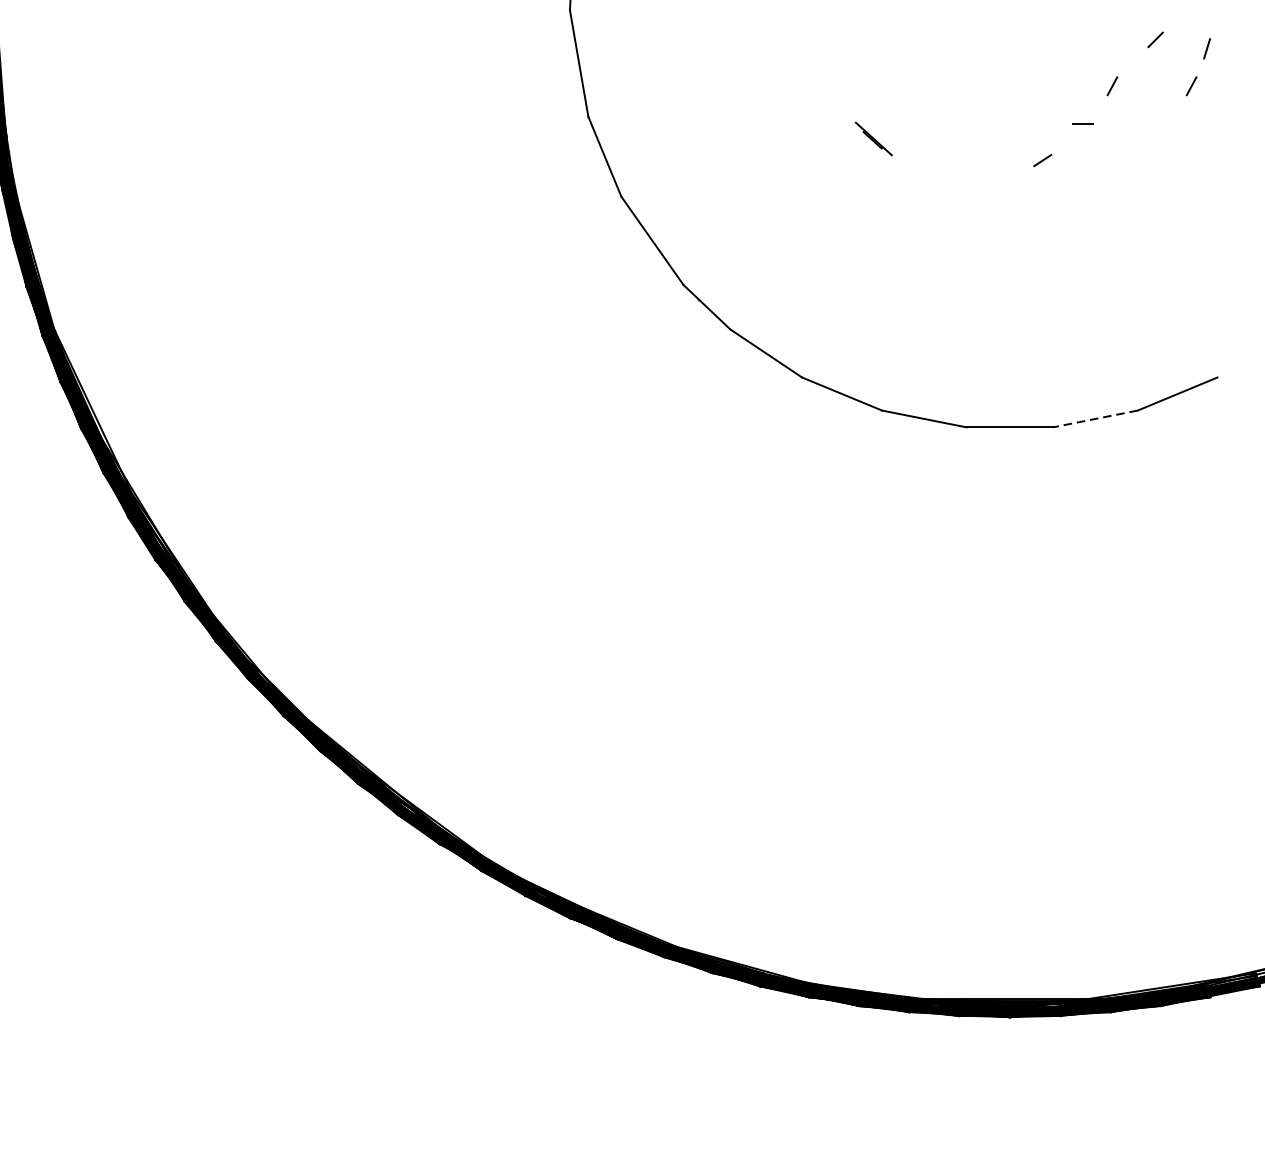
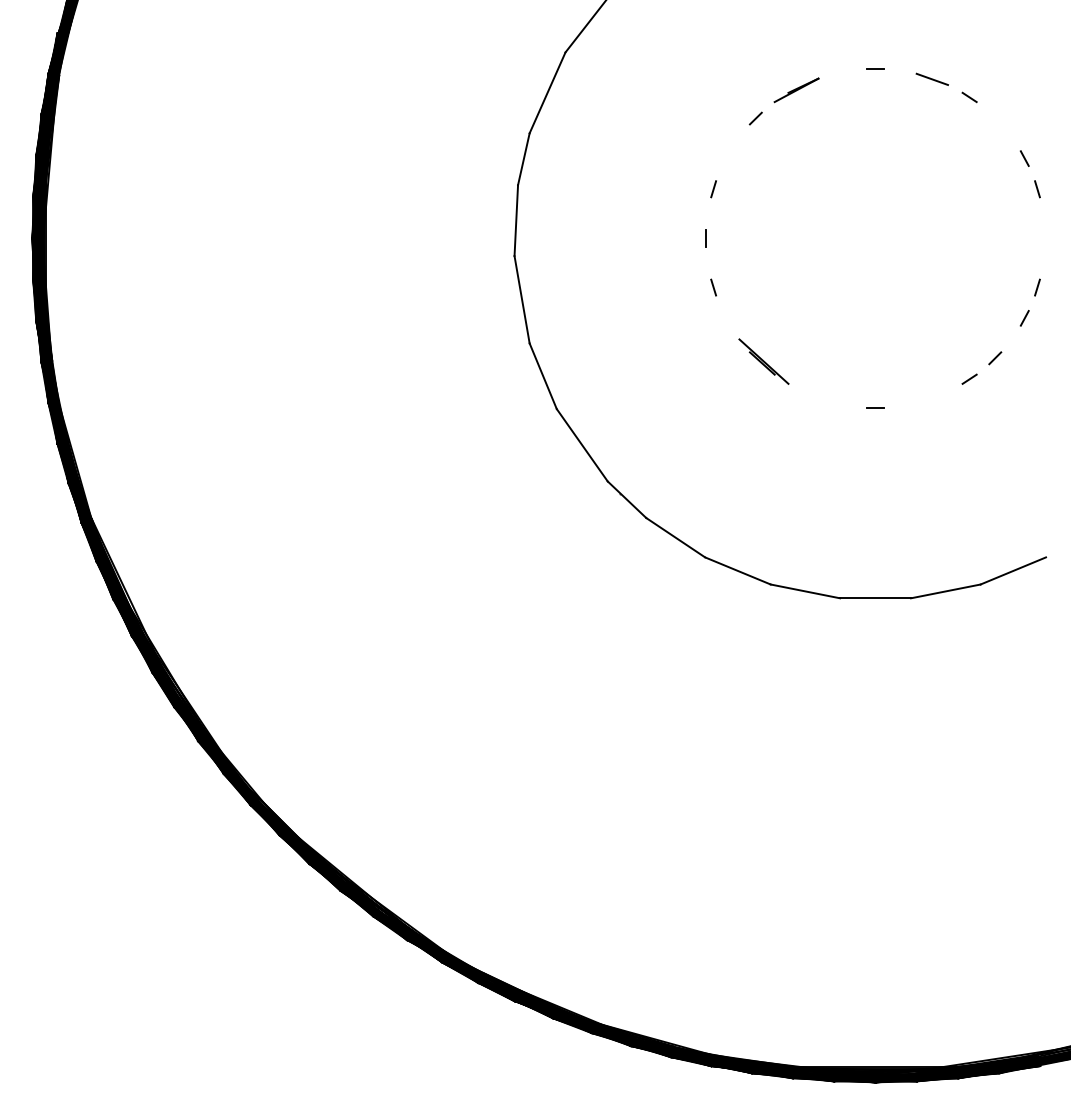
line: (1155, 40) -> (995, 358), moved
line: (812, 48) -> (713, 287), added
line: (1112, 86) -> (959, 318), removed
line: (1082, 123) -> (875, 407), moved
part: (873, 138) -> (763, 361), size x1.67
line: (1042, 159) -> (969, 378), moved
line: (1095, 419) -> (945, 591), dashed -> solid

